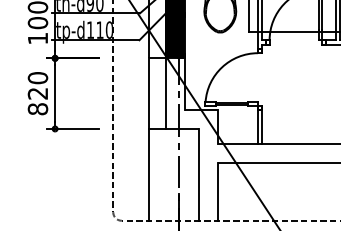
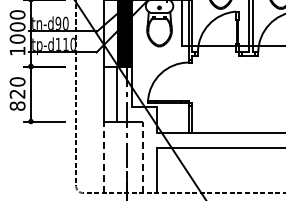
line: (148, 175) -> (103, 157), solid -> dashed
line: (198, 175) -> (142, 157), solid -> dashed

